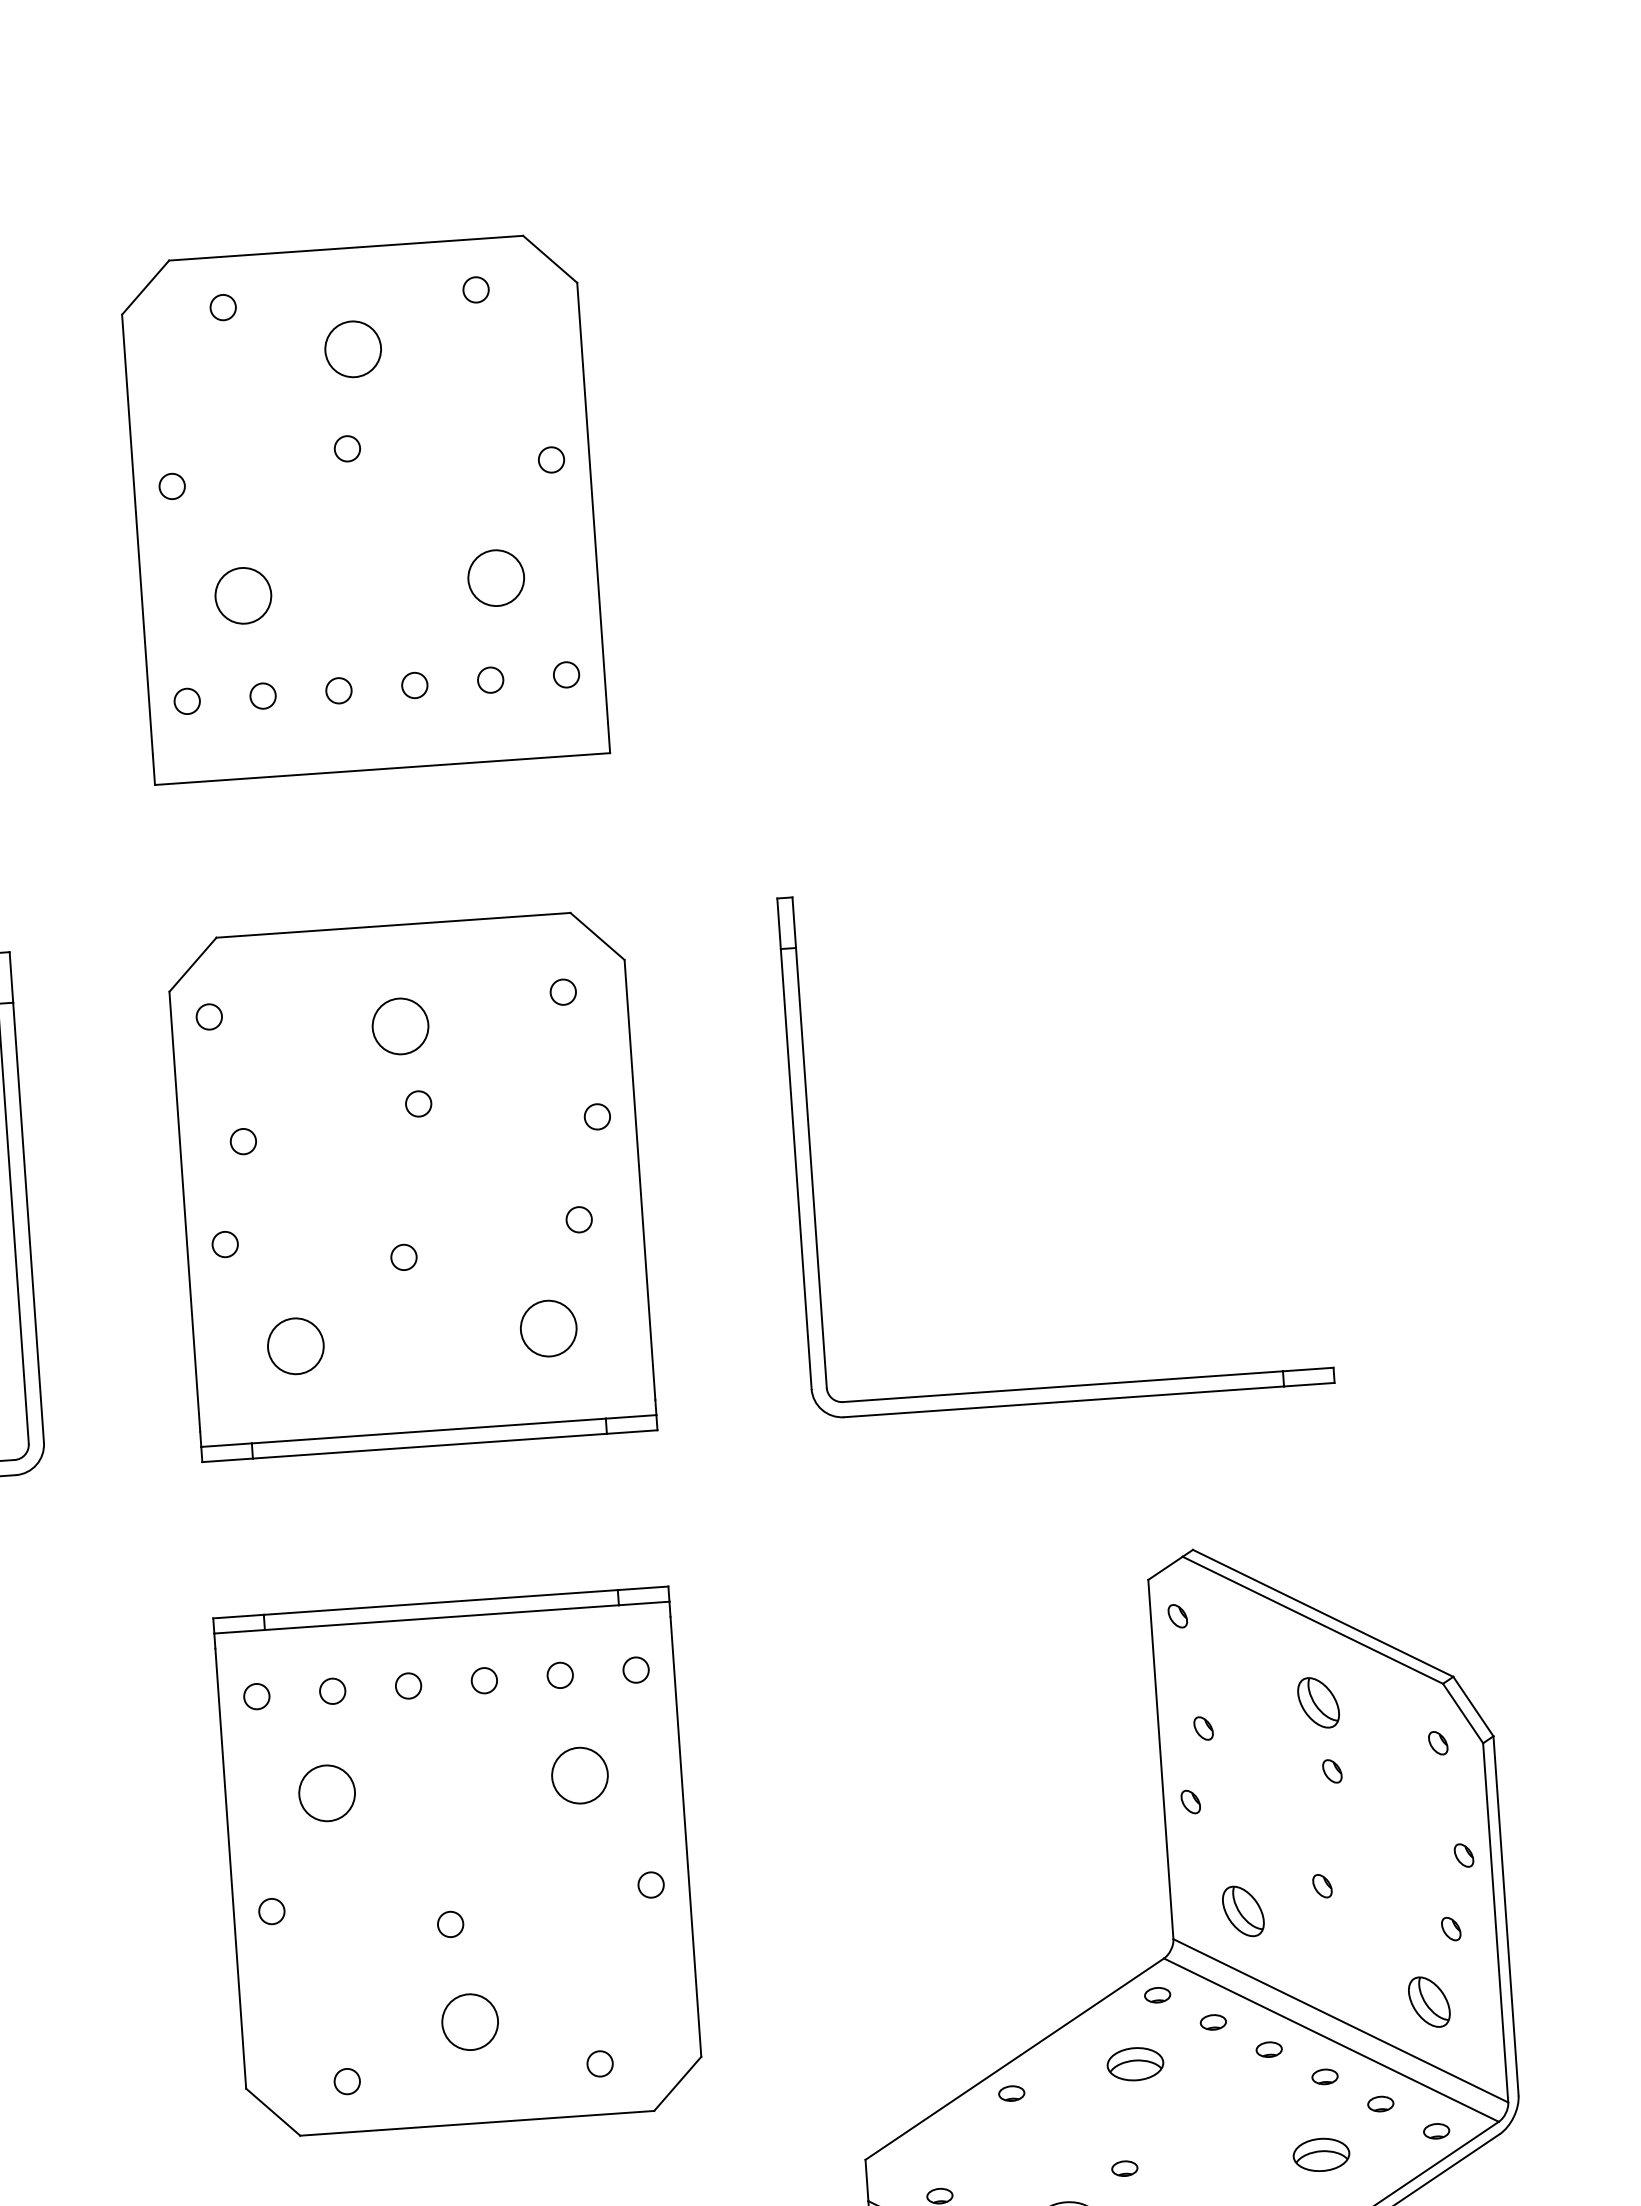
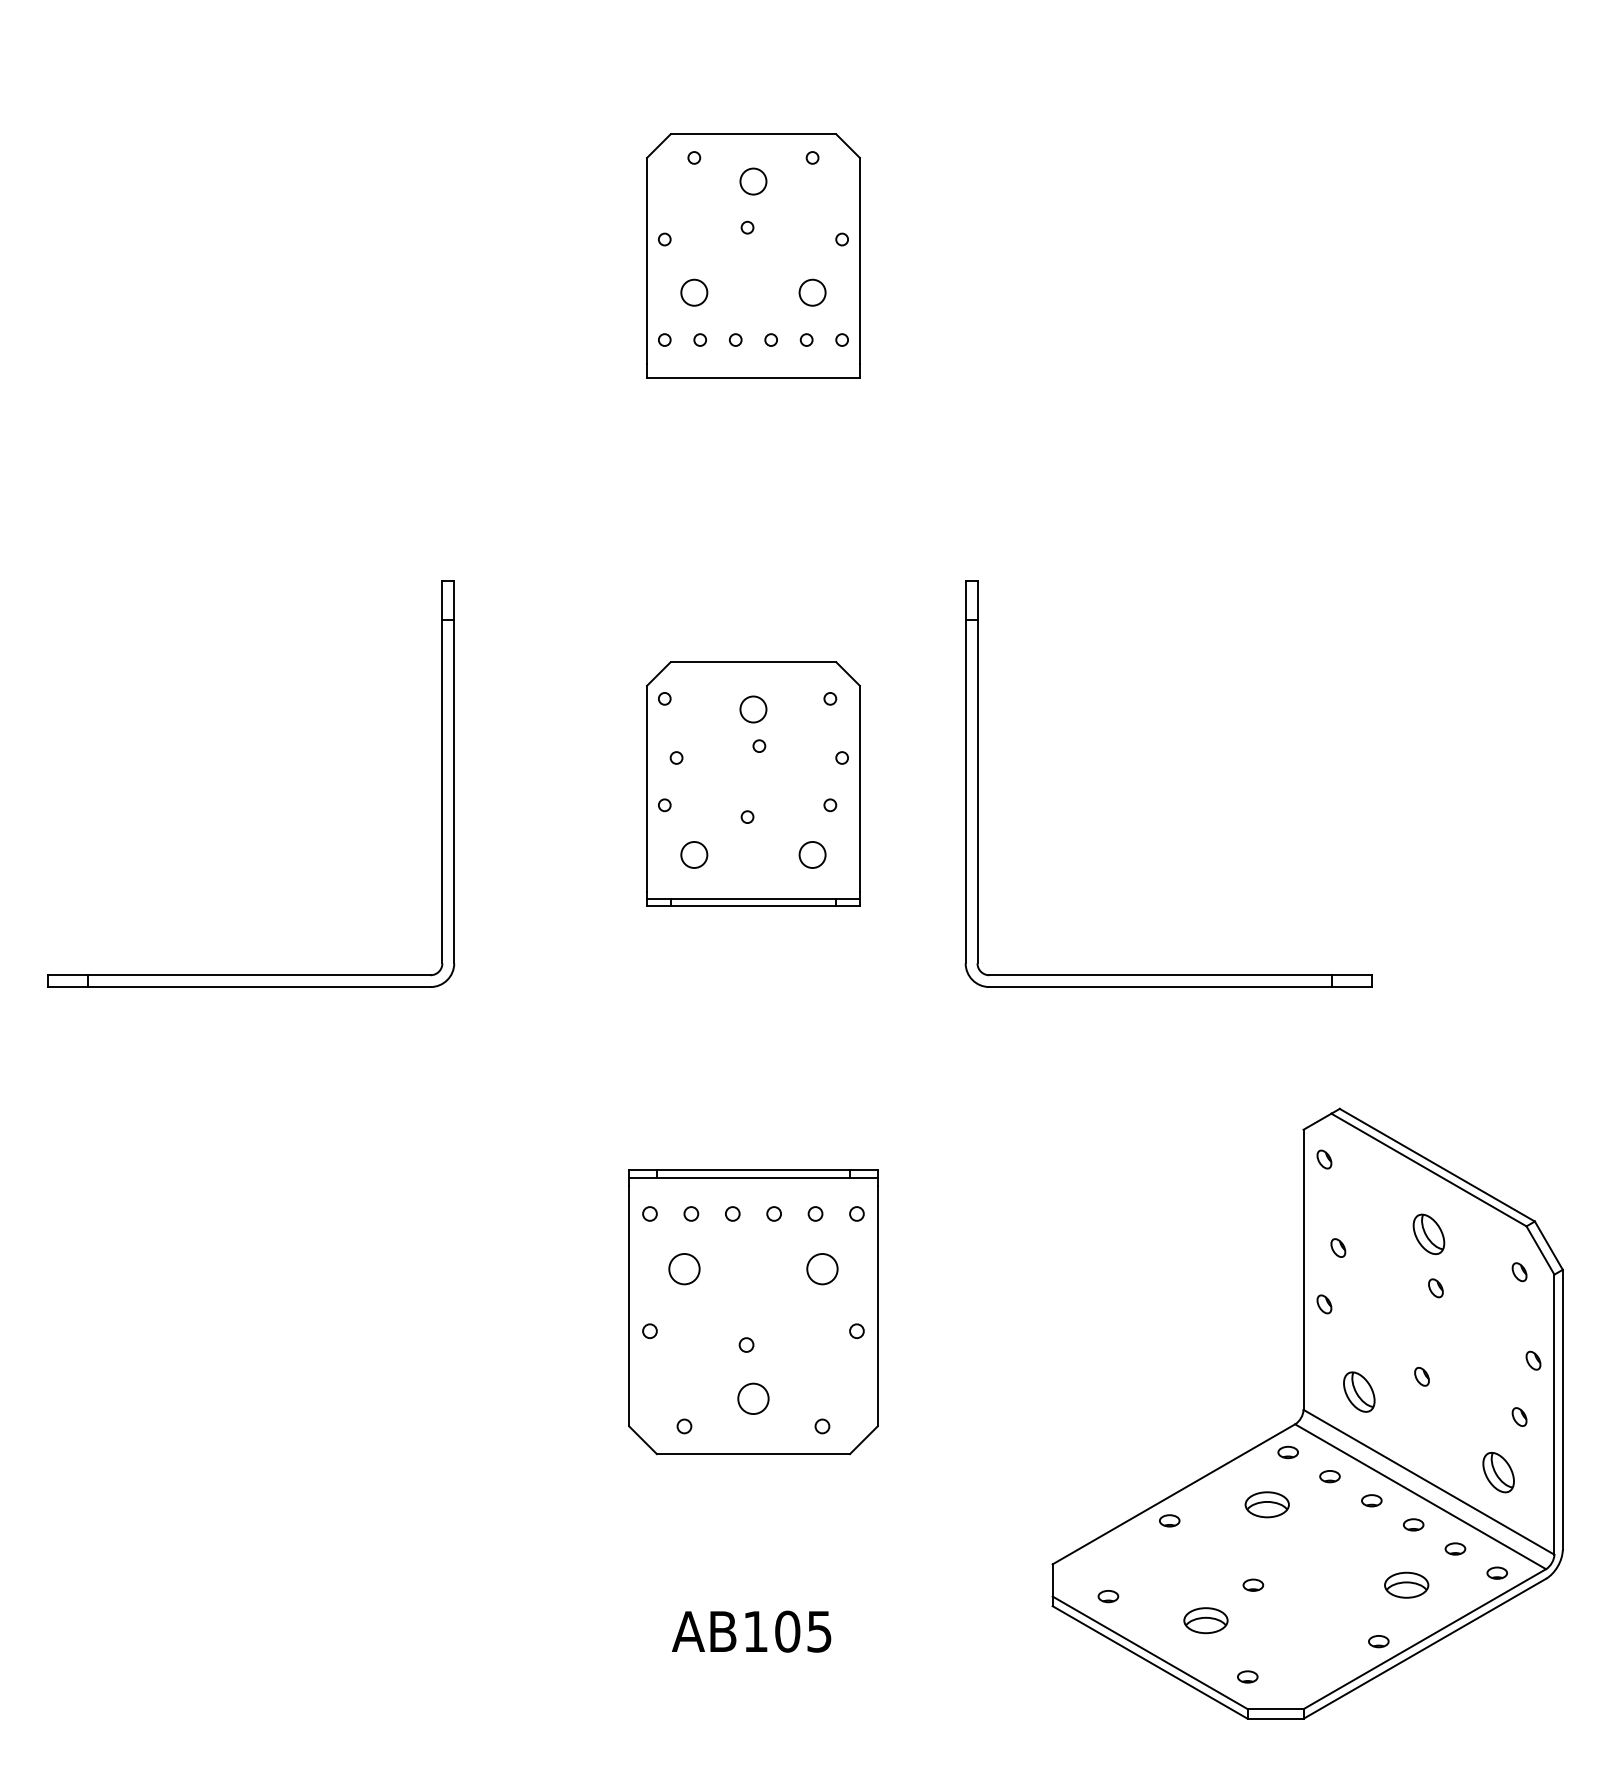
part: (364, 507) -> (753, 255), size x0.6
part: (811, 1157) -> (978, 783), moved
part: (411, 1185) -> (753, 783), size x0.6
part: (459, 1862) -> (753, 1311), size x0.7

